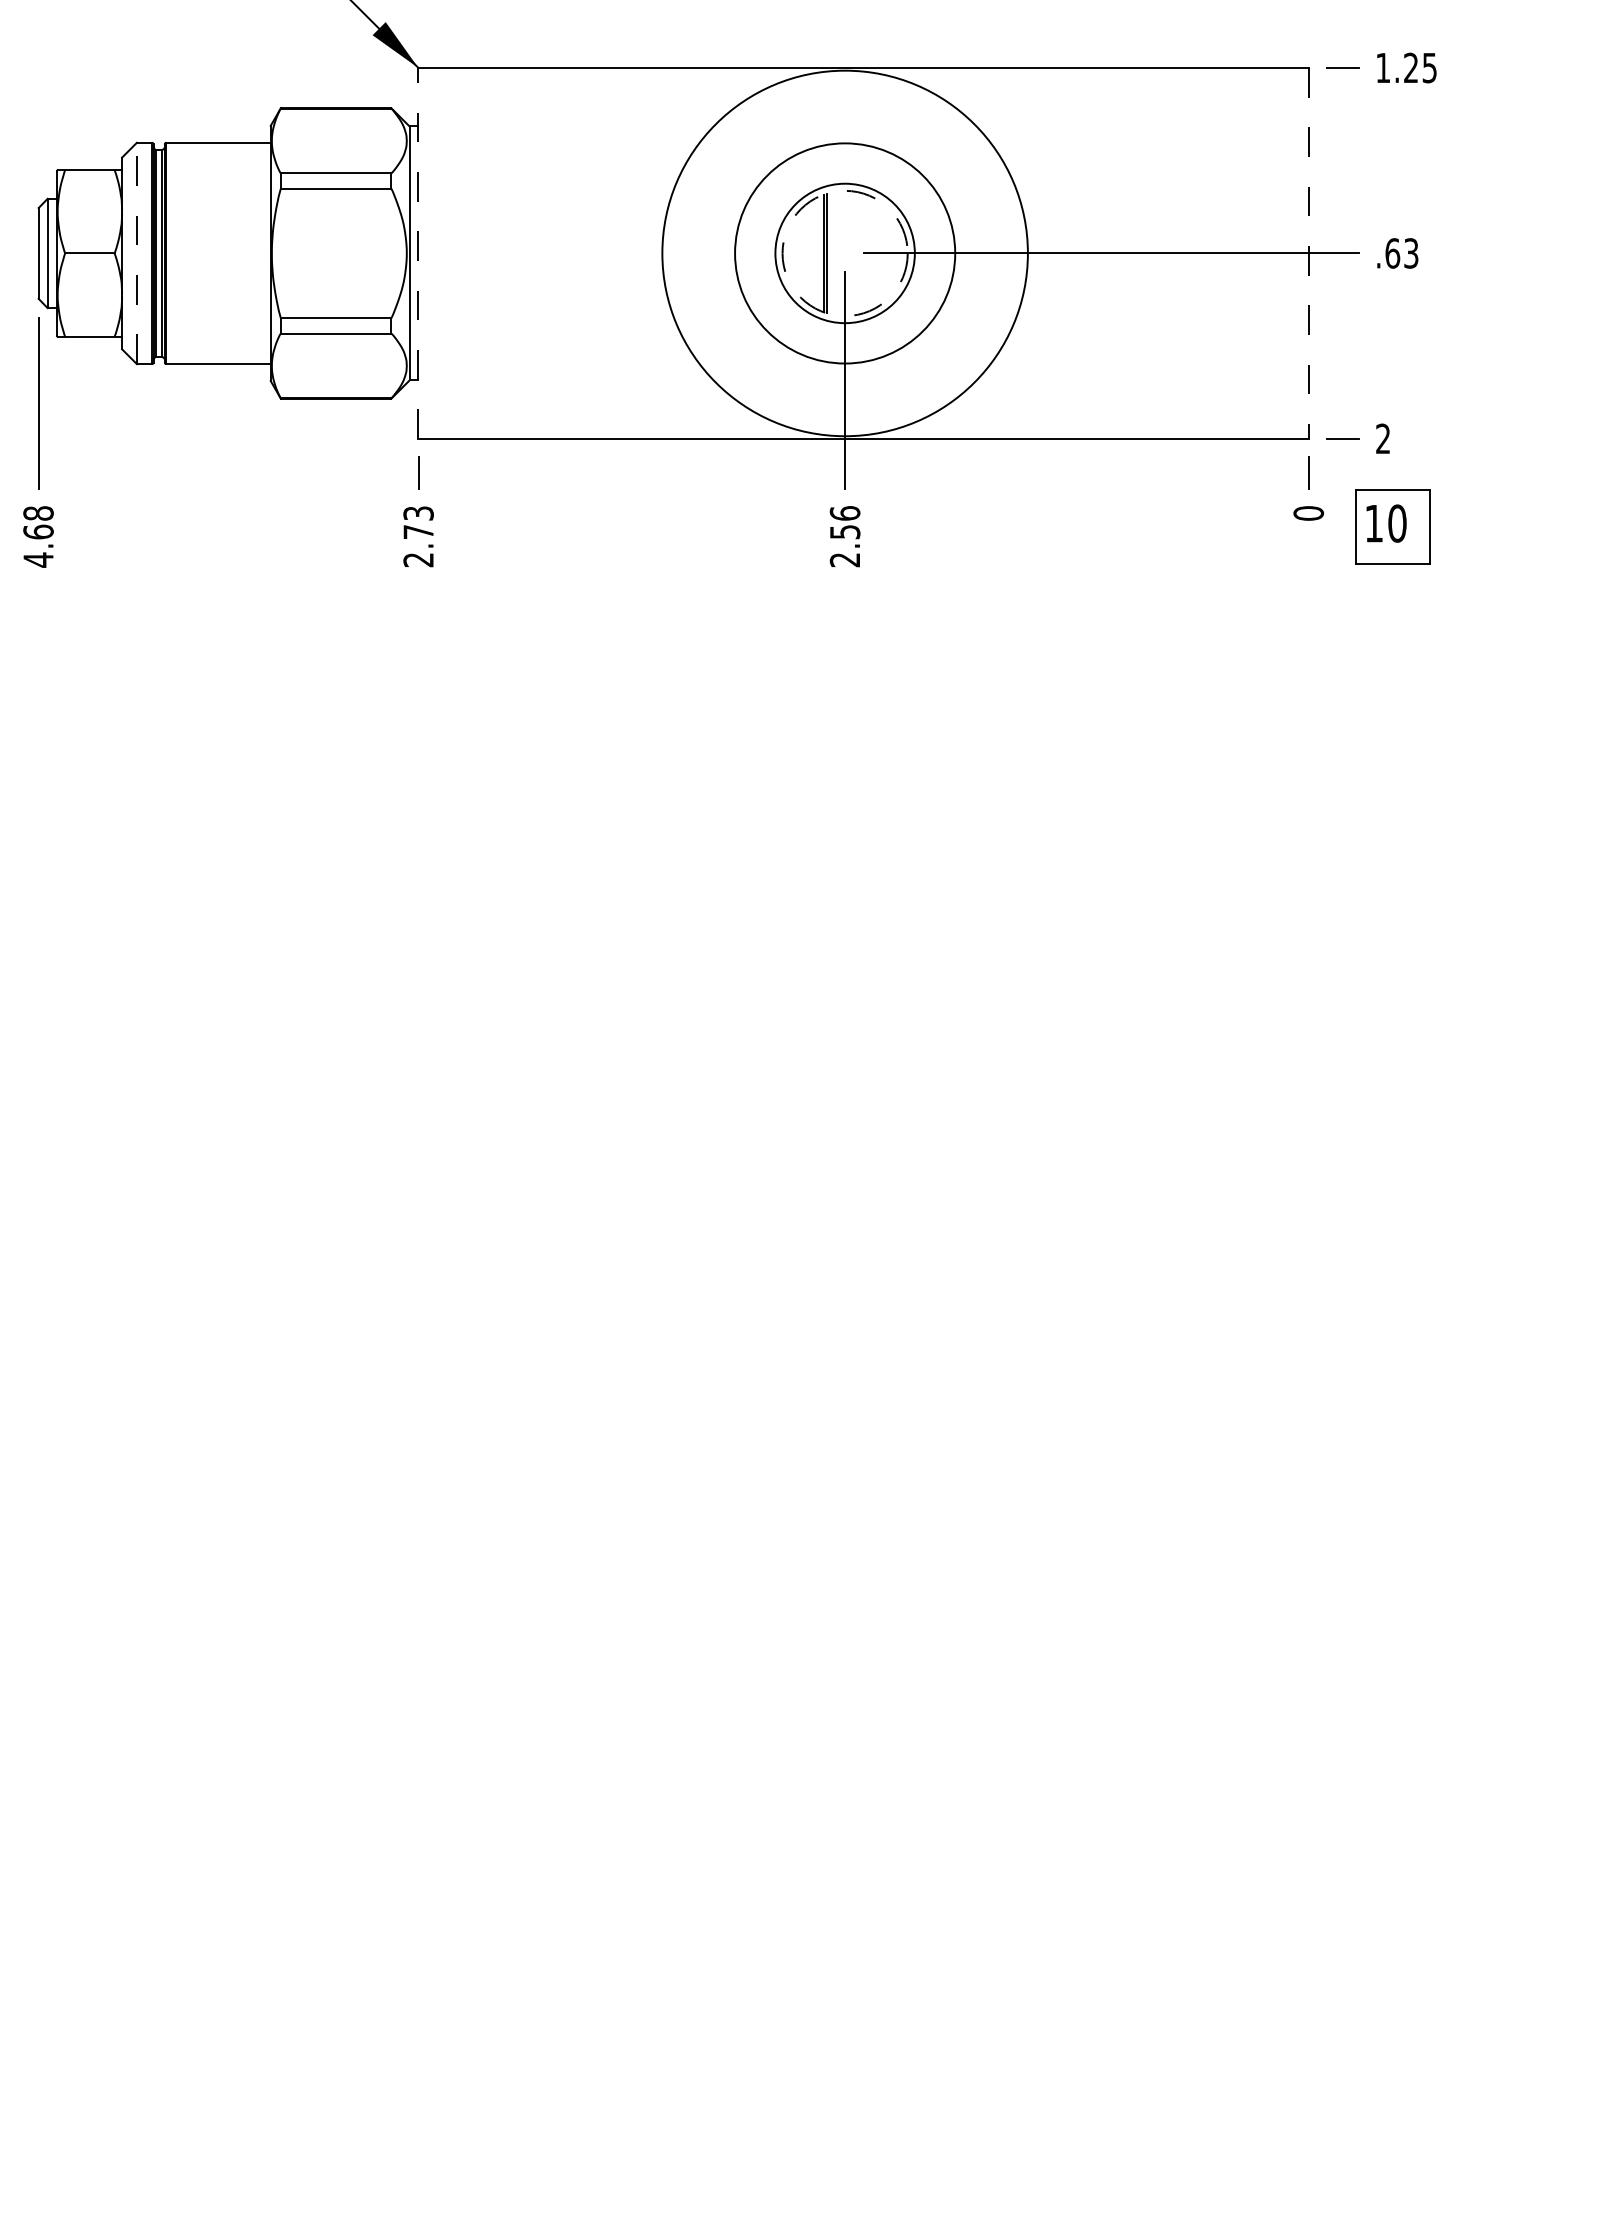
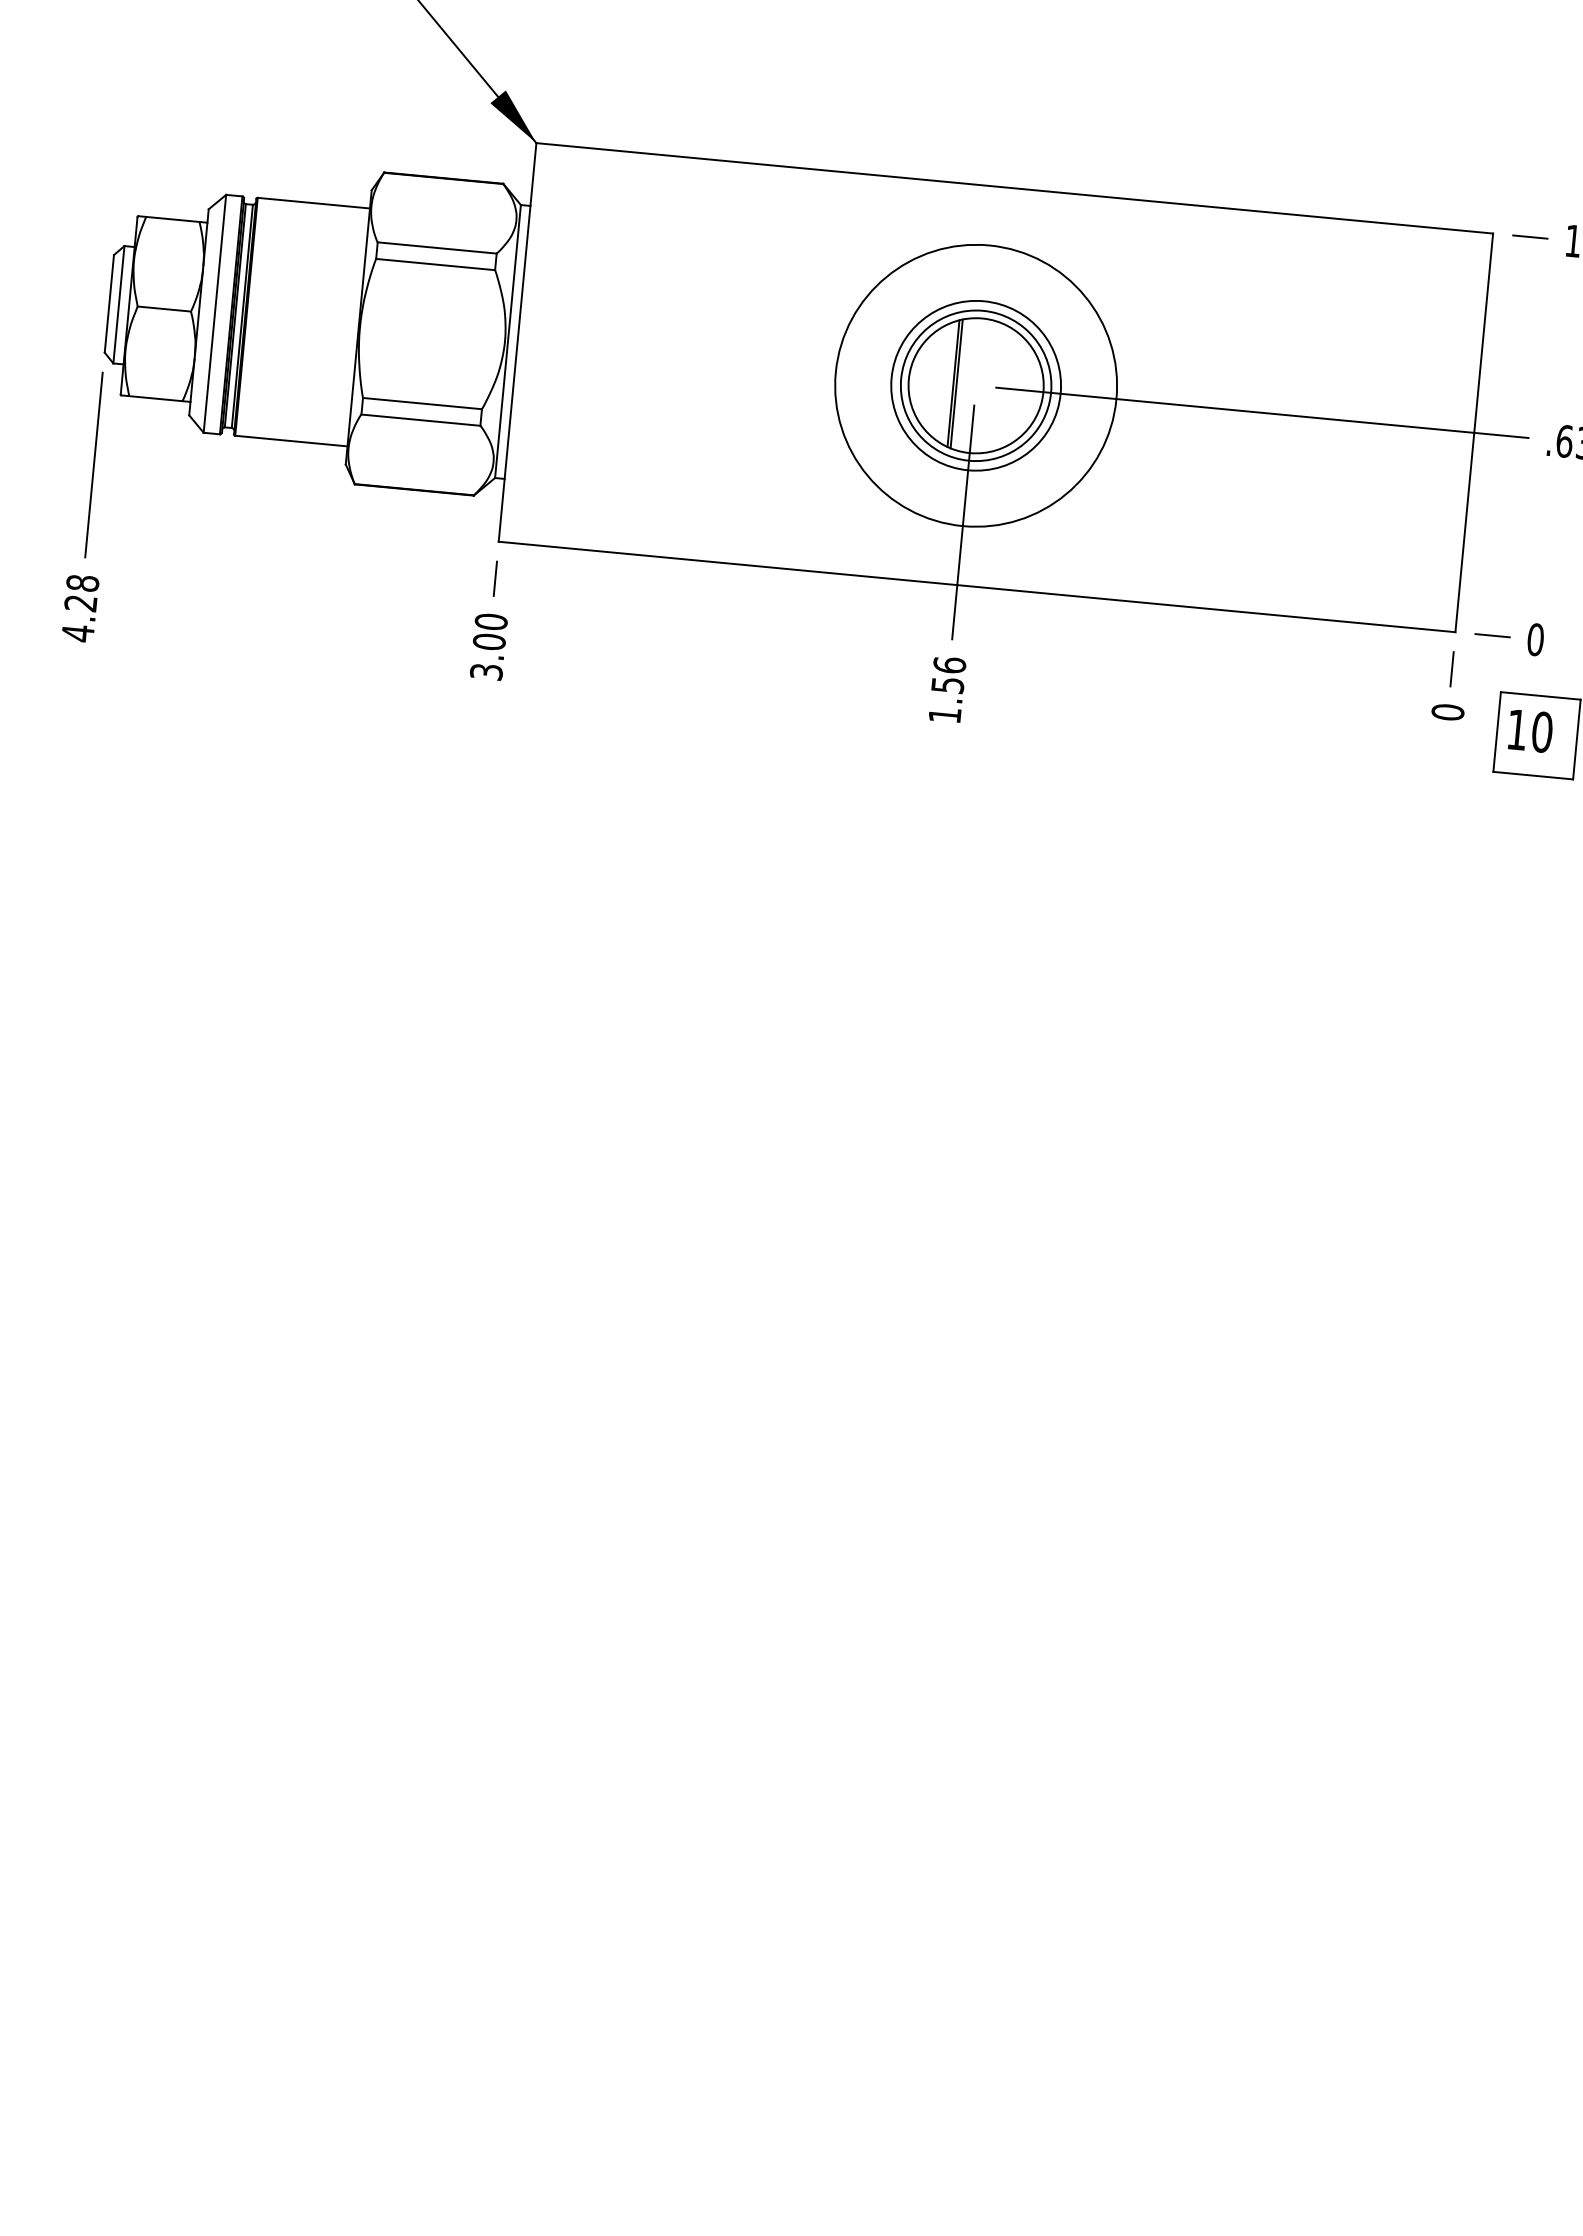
line: (418, 252) -> (517, 341), dashed -> solid
line: (136, 253) -> (214, 313), dashed -> solid
circle: (844, 253) -> (975, 385), dashed -> solid
circle: (844, 253) -> (975, 385), size x0.71
circle: (844, 253) -> (975, 385), size x0.71
line: (1308, 253) -> (1474, 432), dashed -> solid
text: (1383, 438) -> (1535, 639), 2 -> 0
text: (38, 531) -> (80, 602), 4.68 -> 4.28
text: (418, 536) -> (488, 646), 2.73 -> 3.00
text: (844, 560) -> (944, 715), 2.56 -> 1.56

